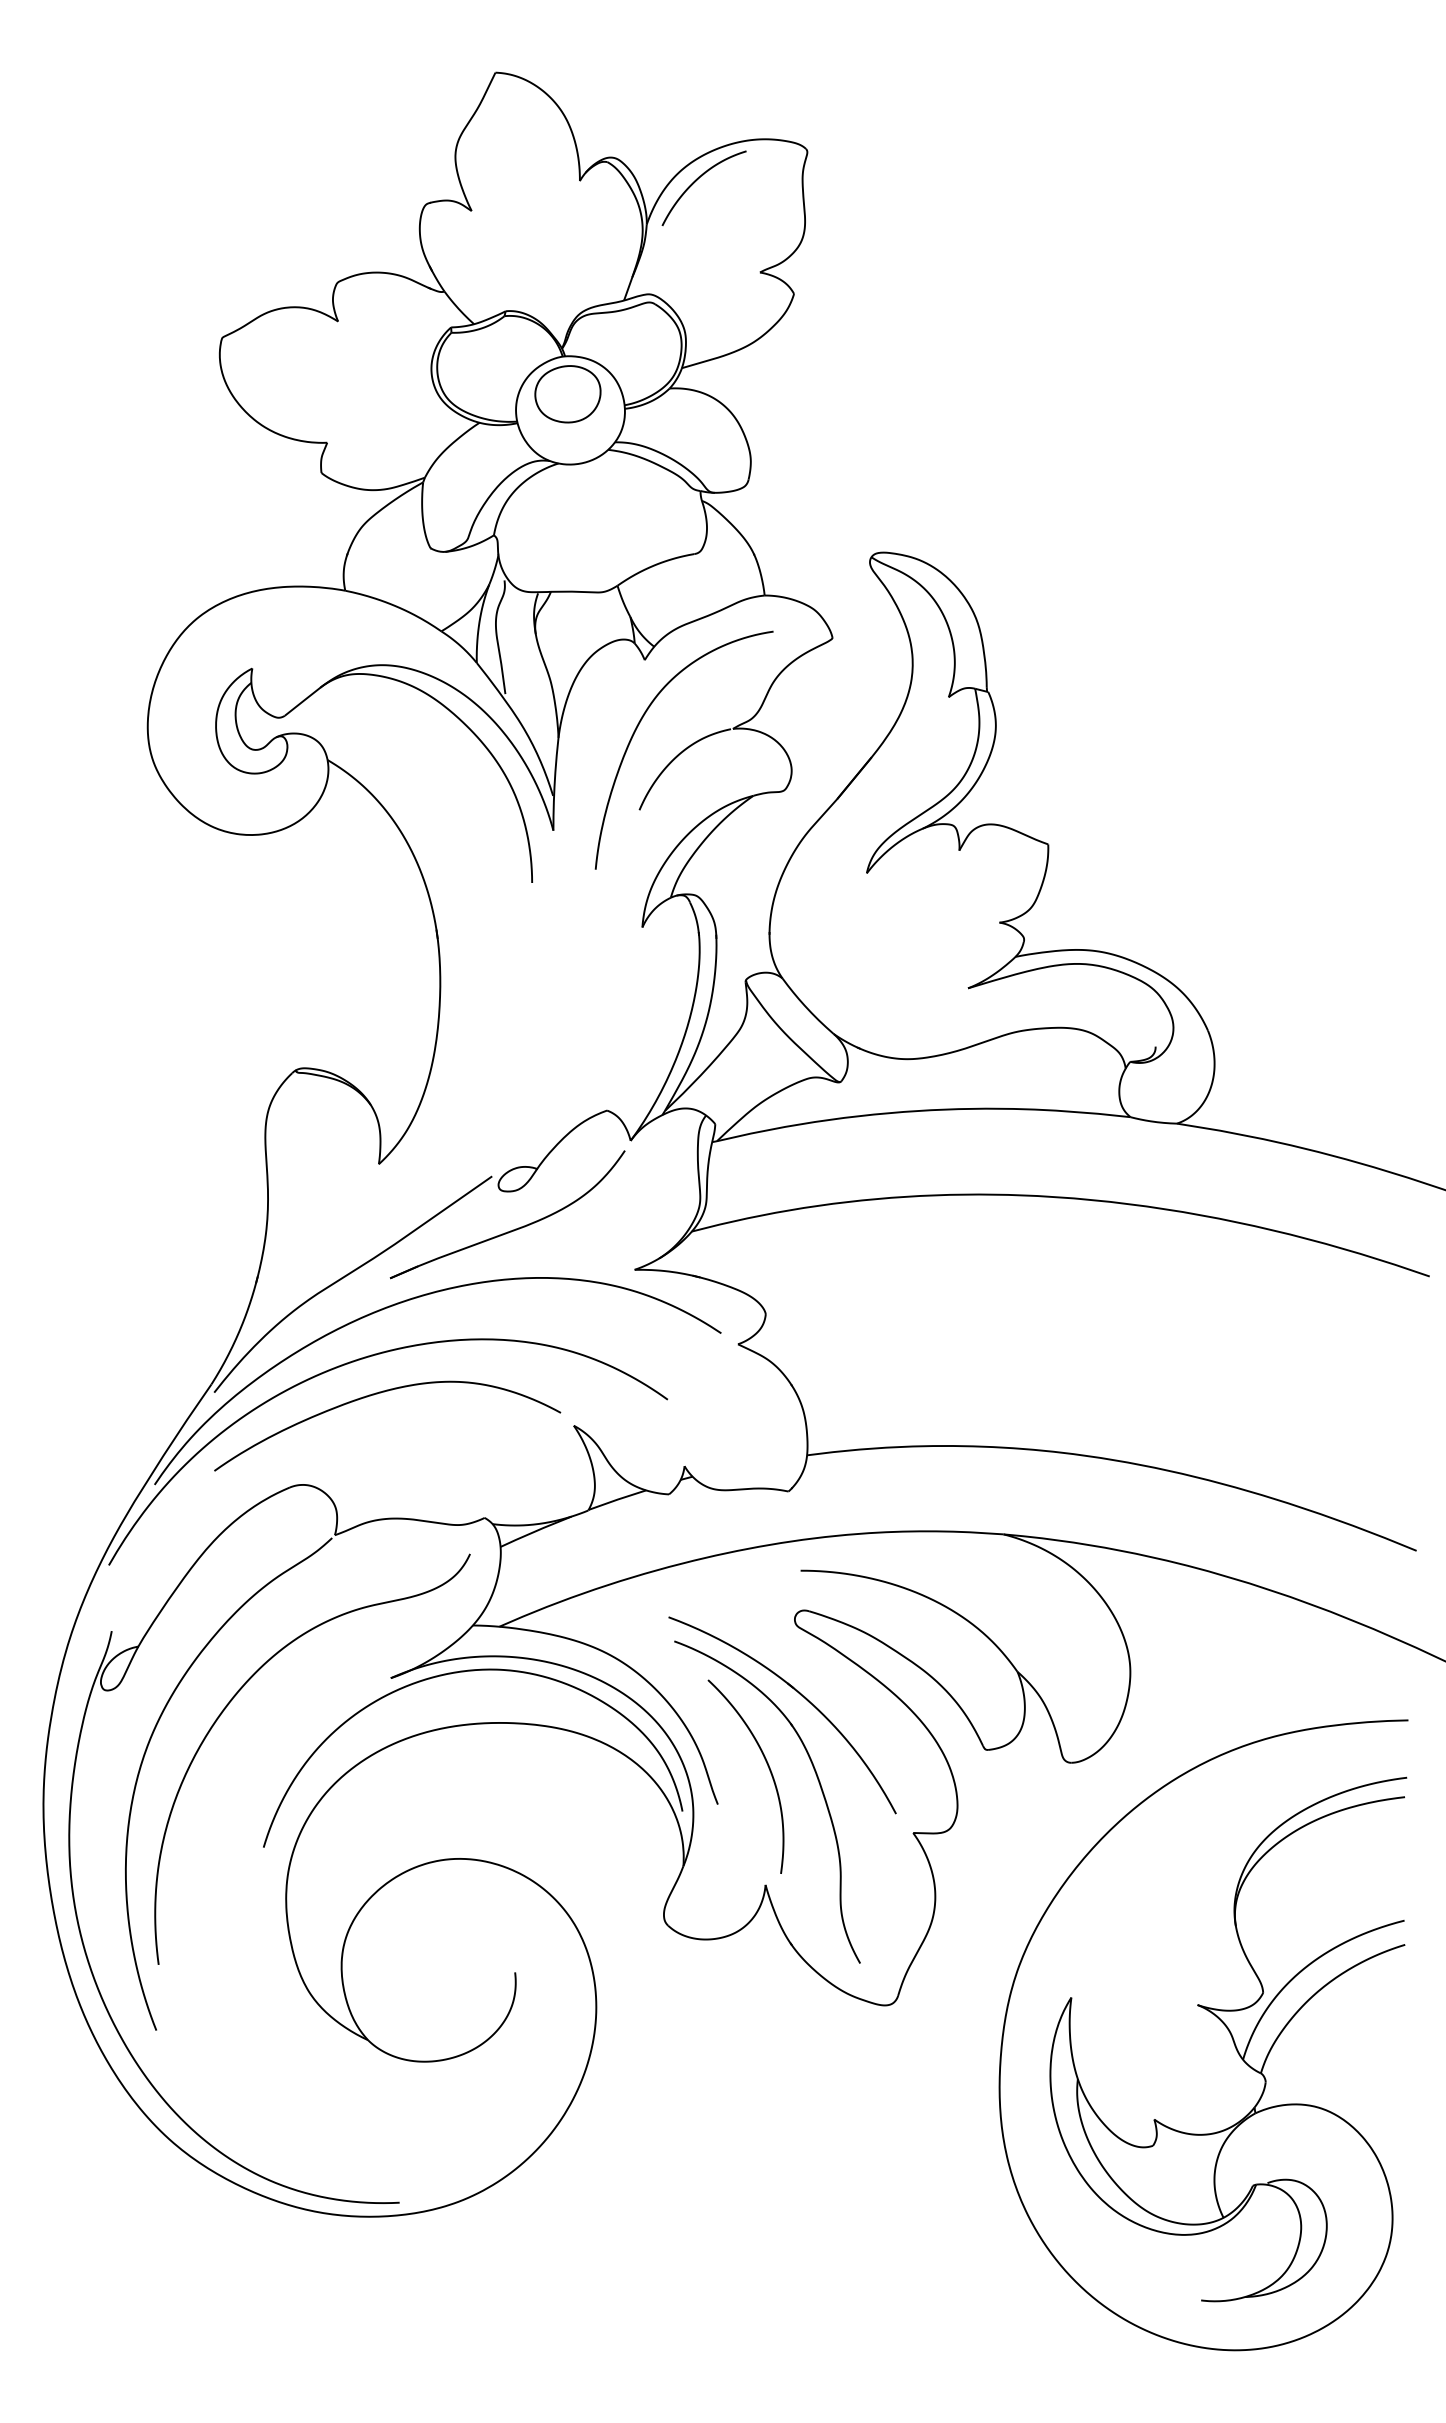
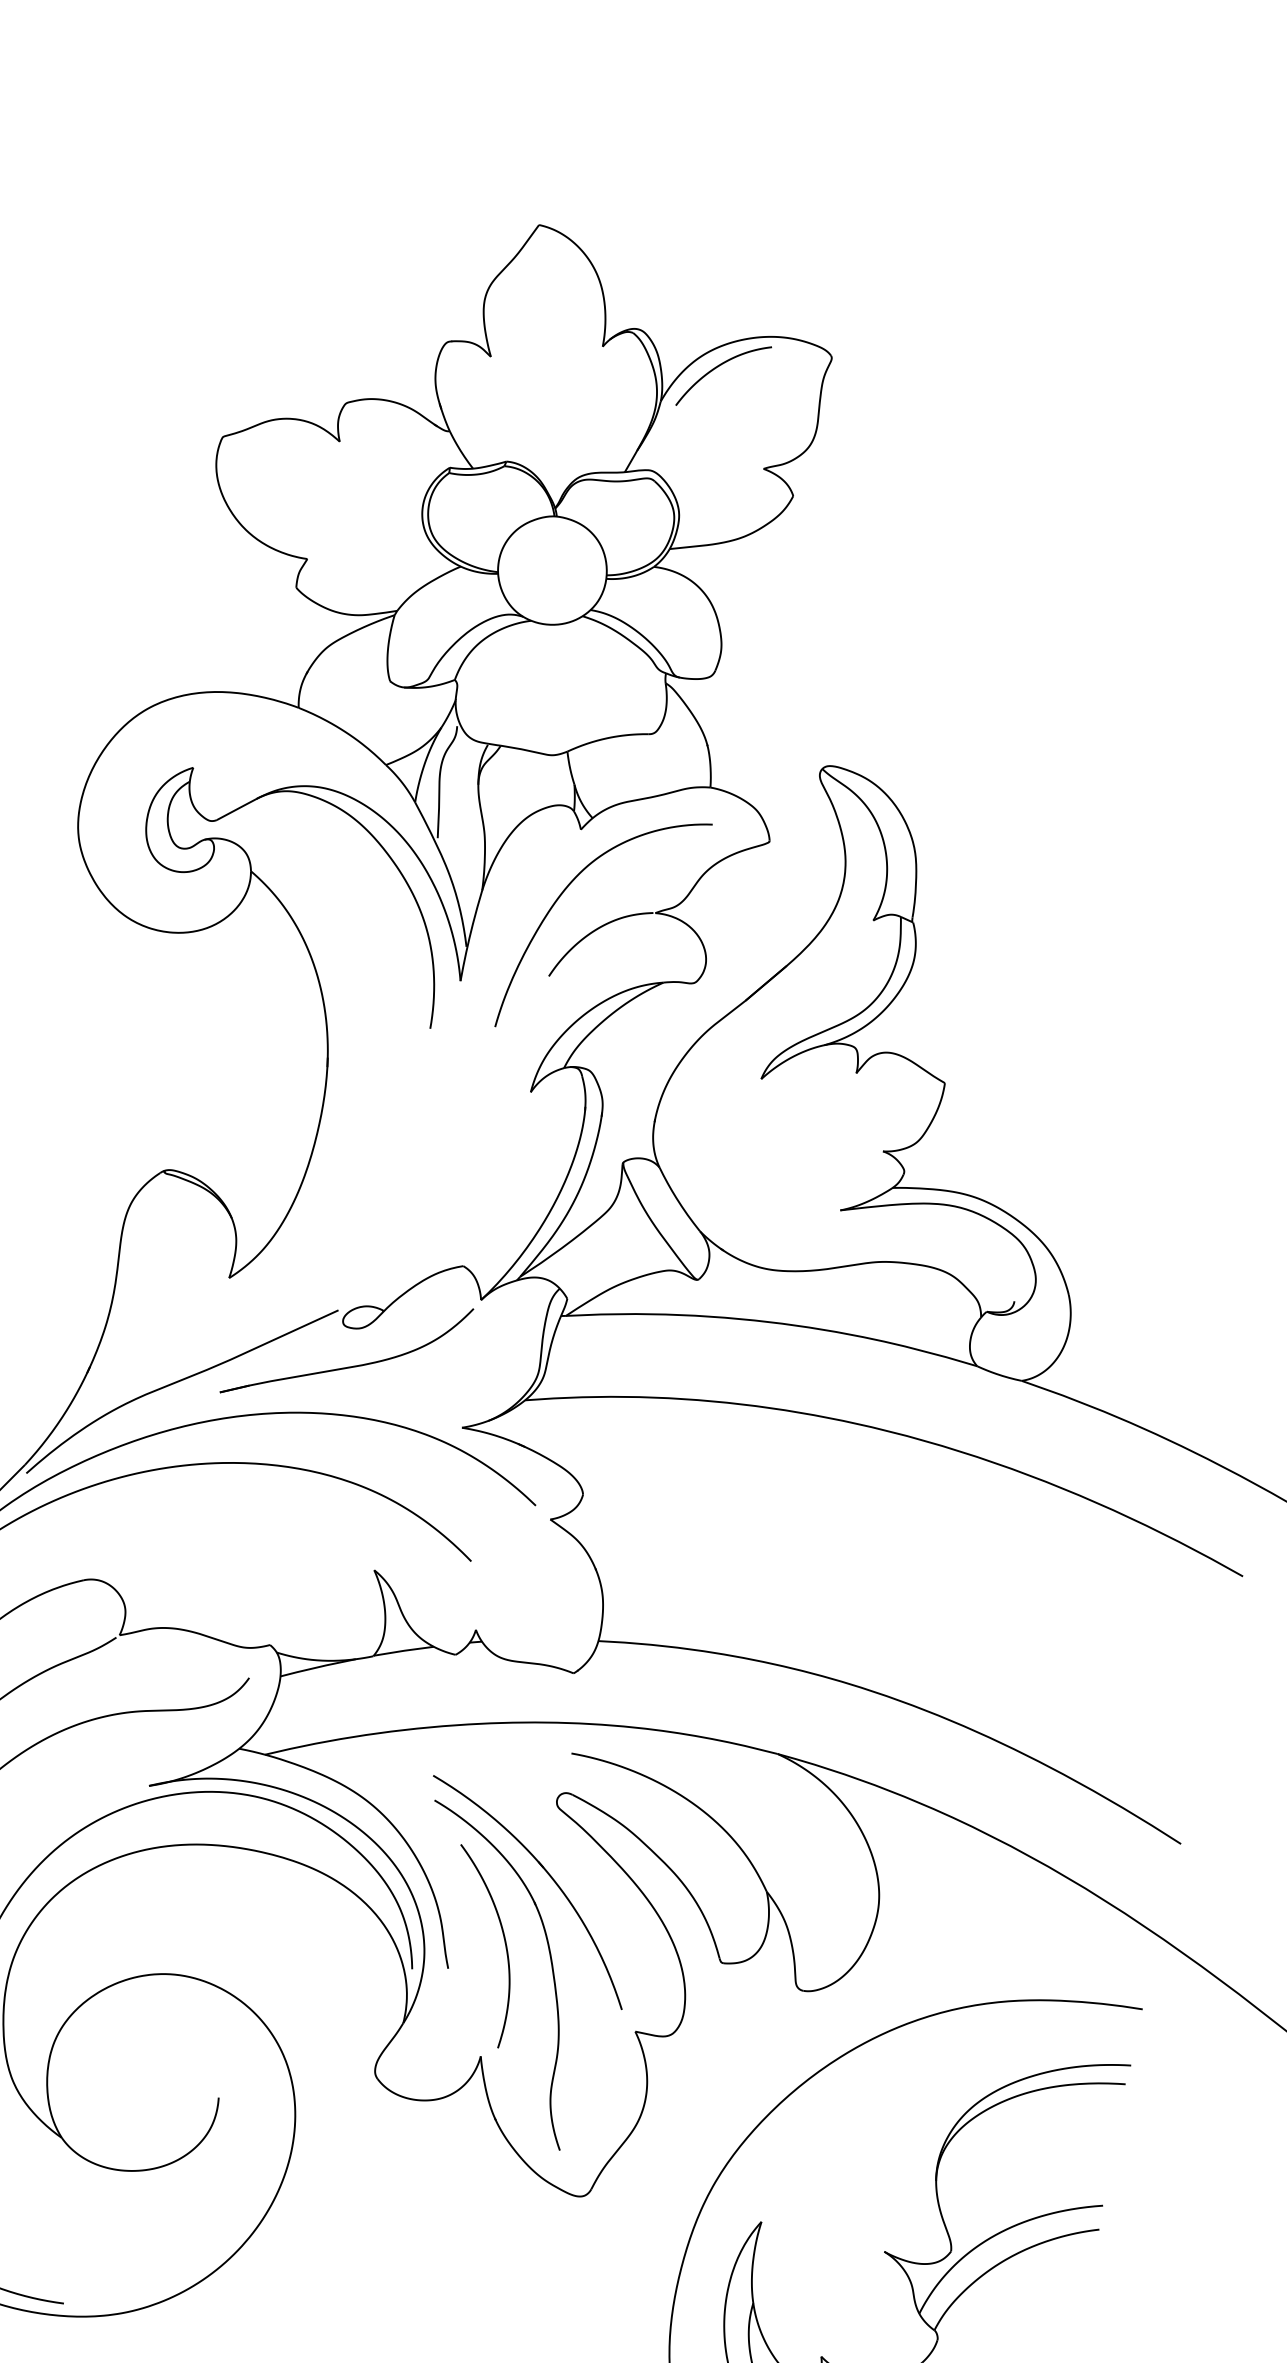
part: (567, 394) -> (552, 554), removed
curve: (381, 1393) -> (190, 1504), removed

